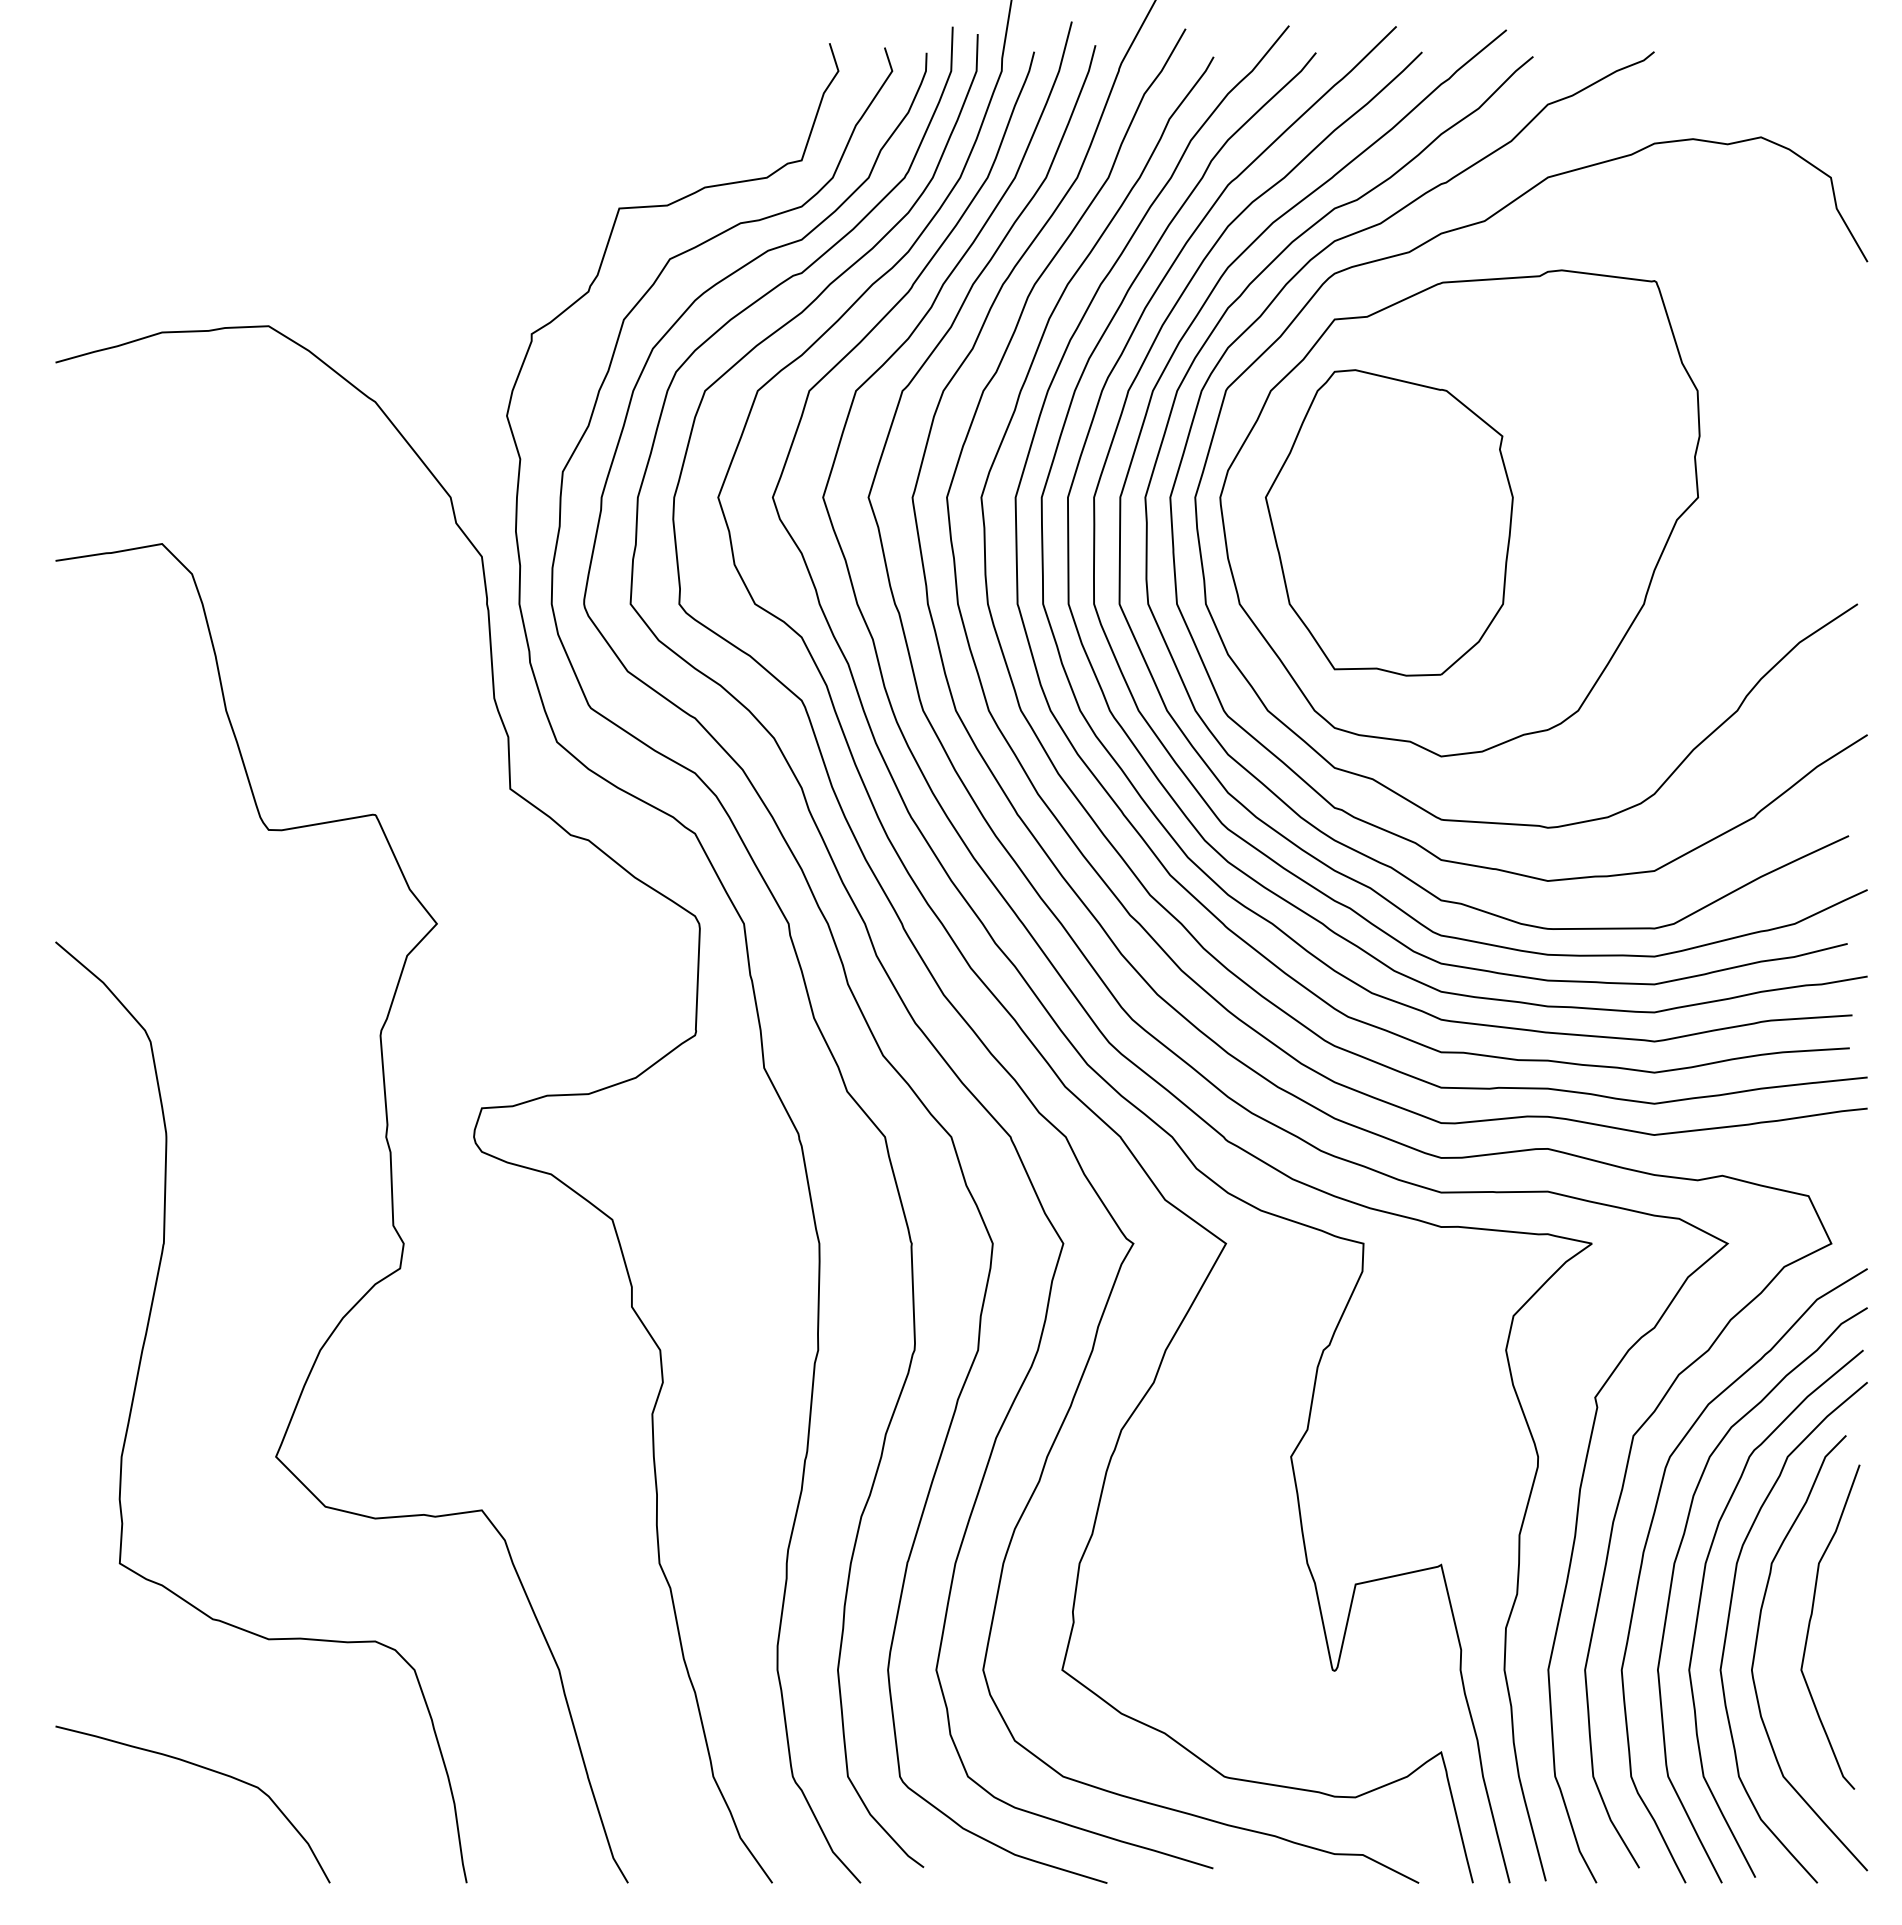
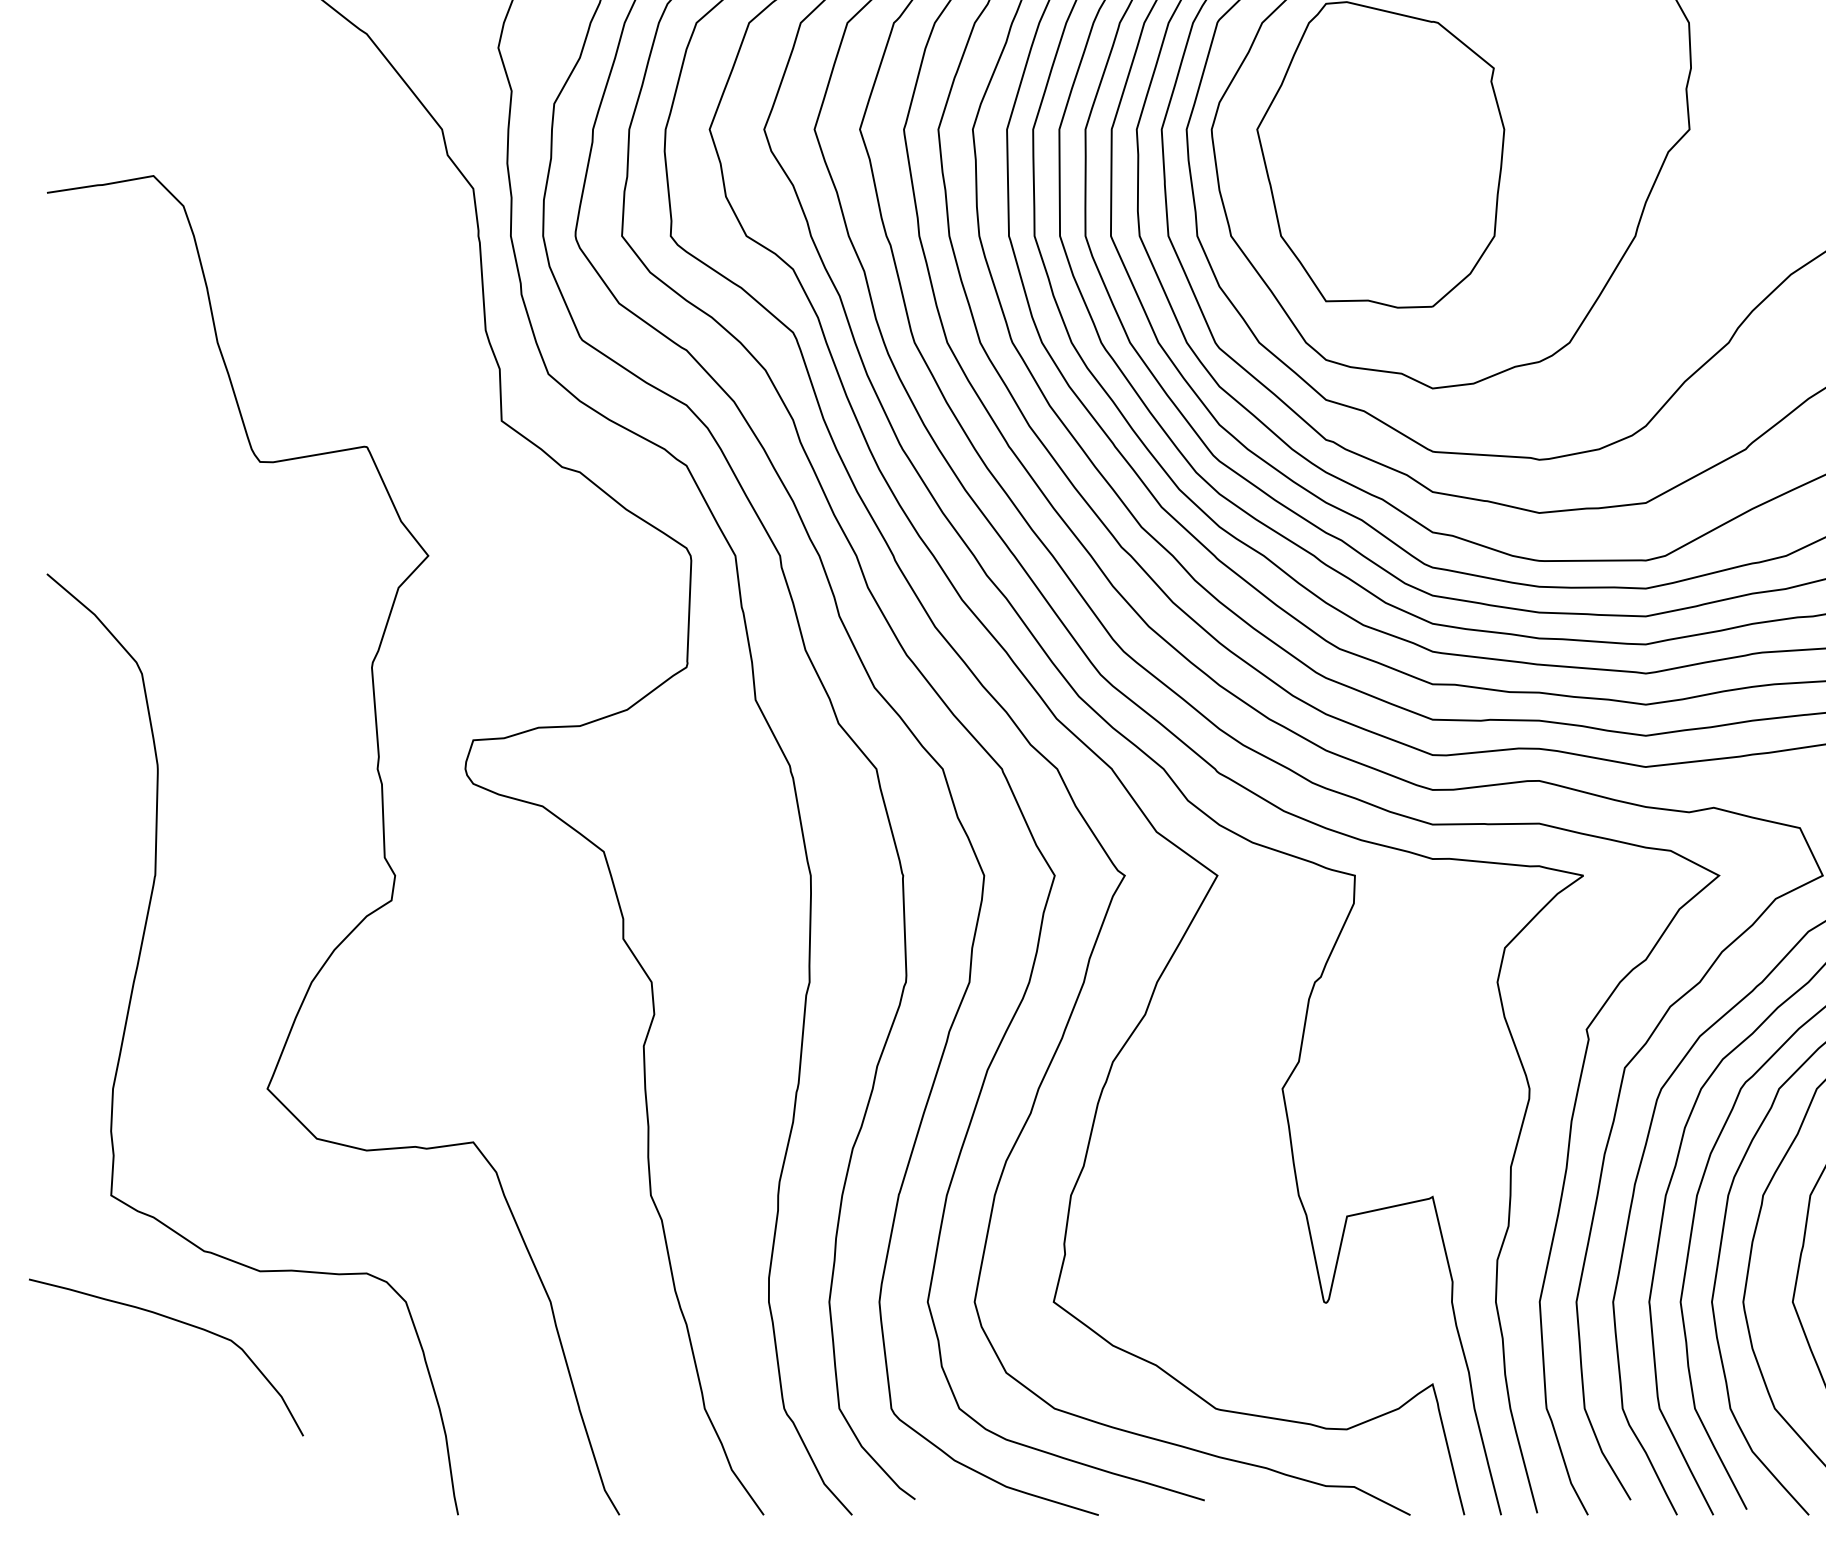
curve: (205, 1769) -> (178, 1322), moved

